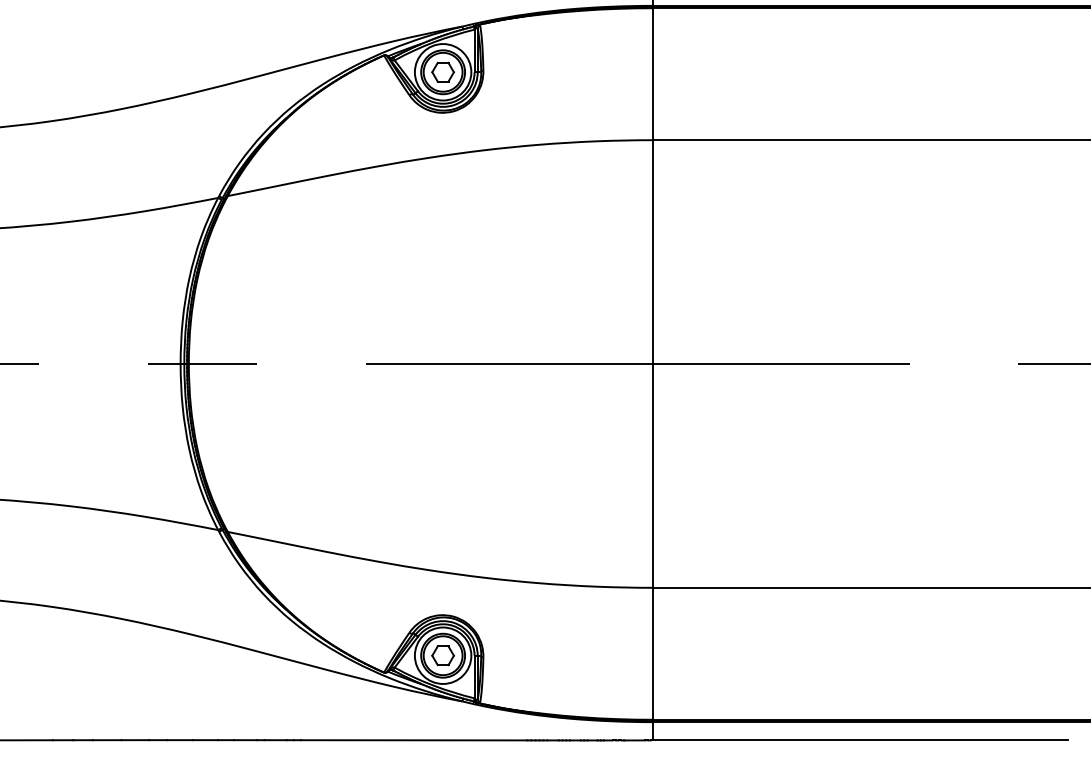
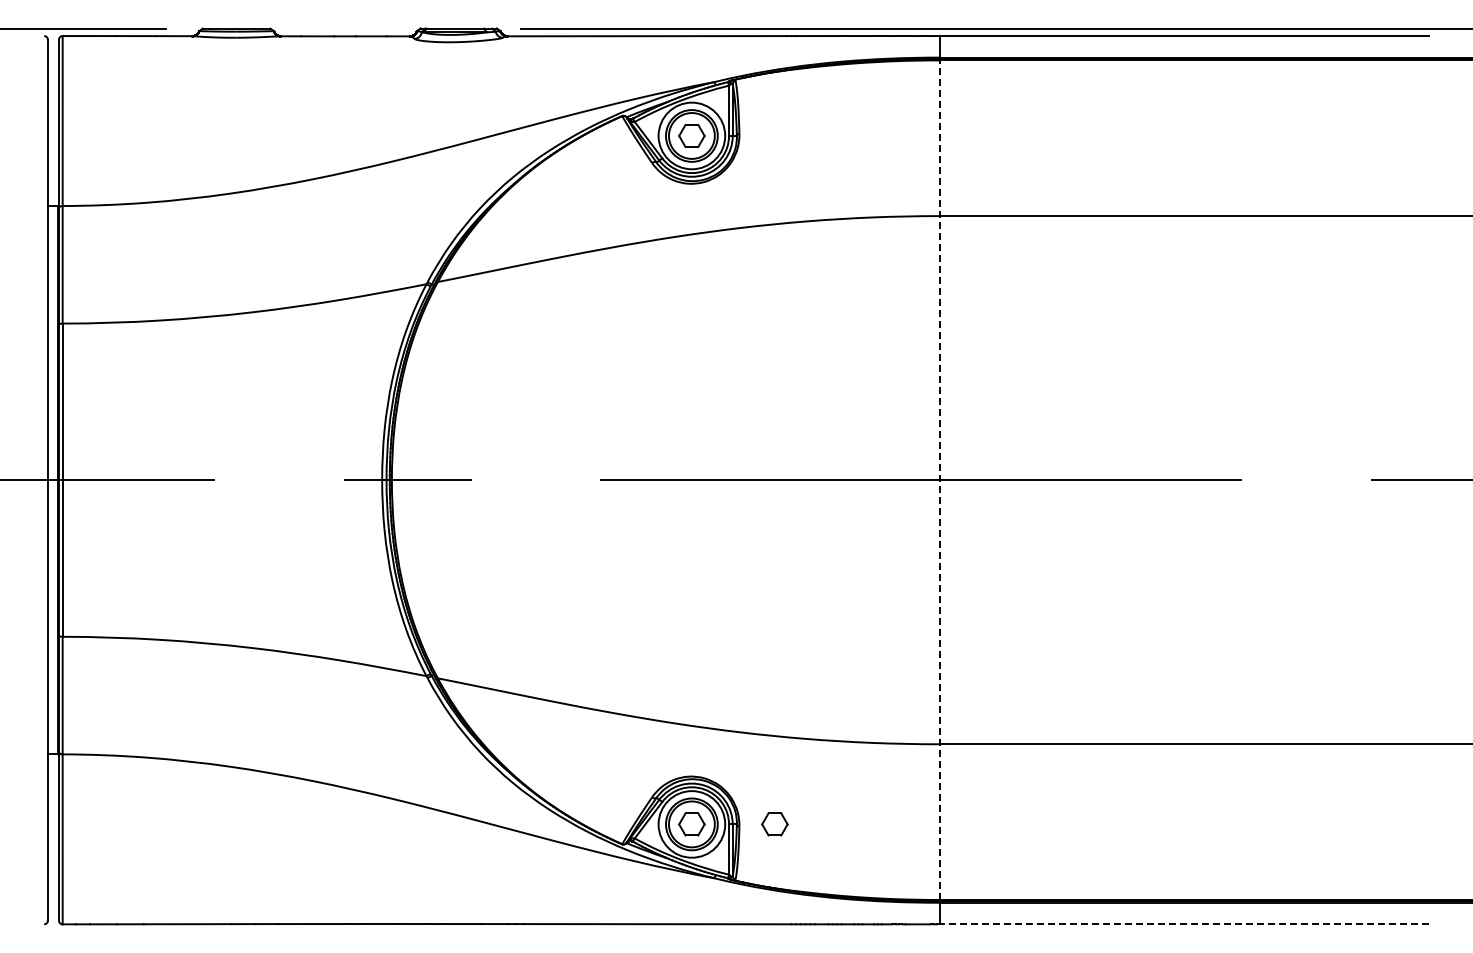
line: (652, 364) -> (939, 480), solid -> dashed
part: (513, 655) -> (774, 824), added
line: (859, 740) -> (1183, 924), solid -> dashed

